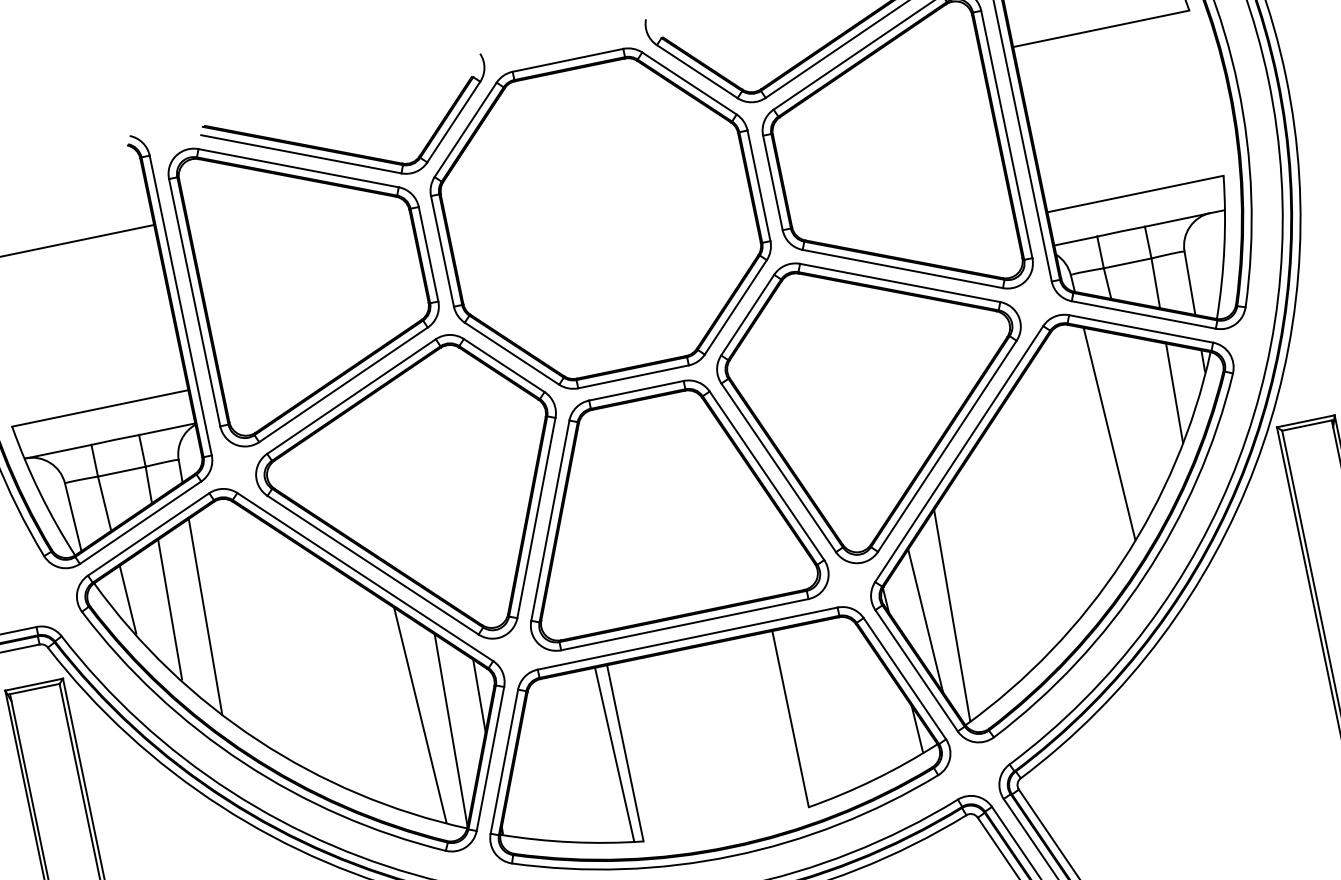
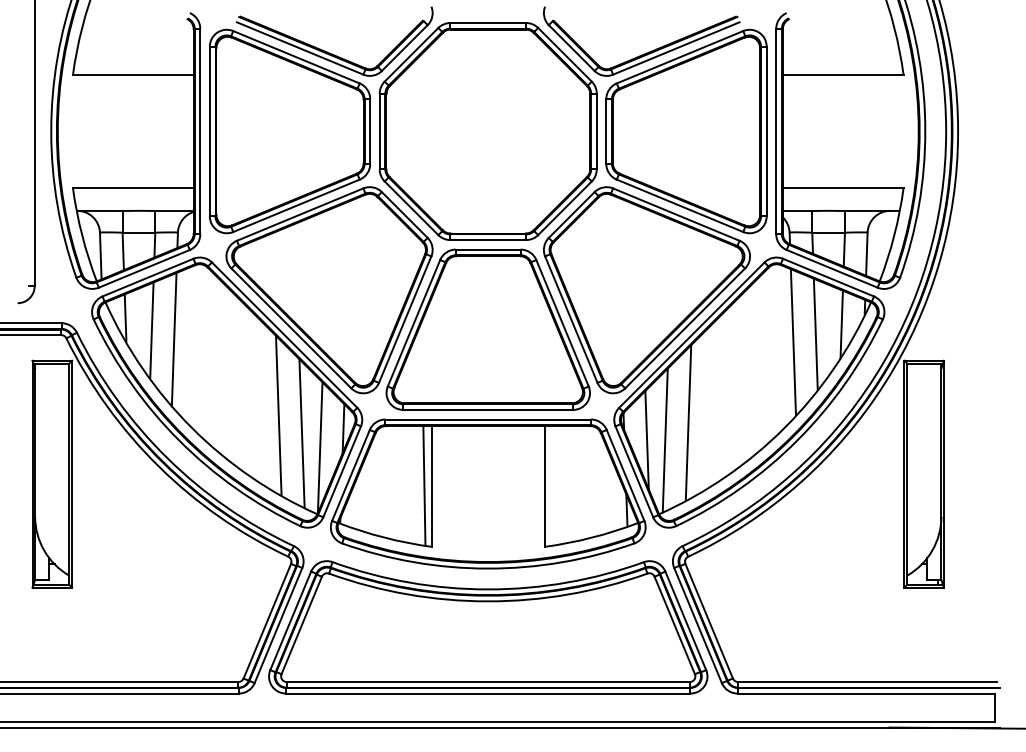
line: (1139, 414) -> (815, 333), added
line: (980, 582) -> (688, 422), added
line: (380, 694) -> (278, 414), added

